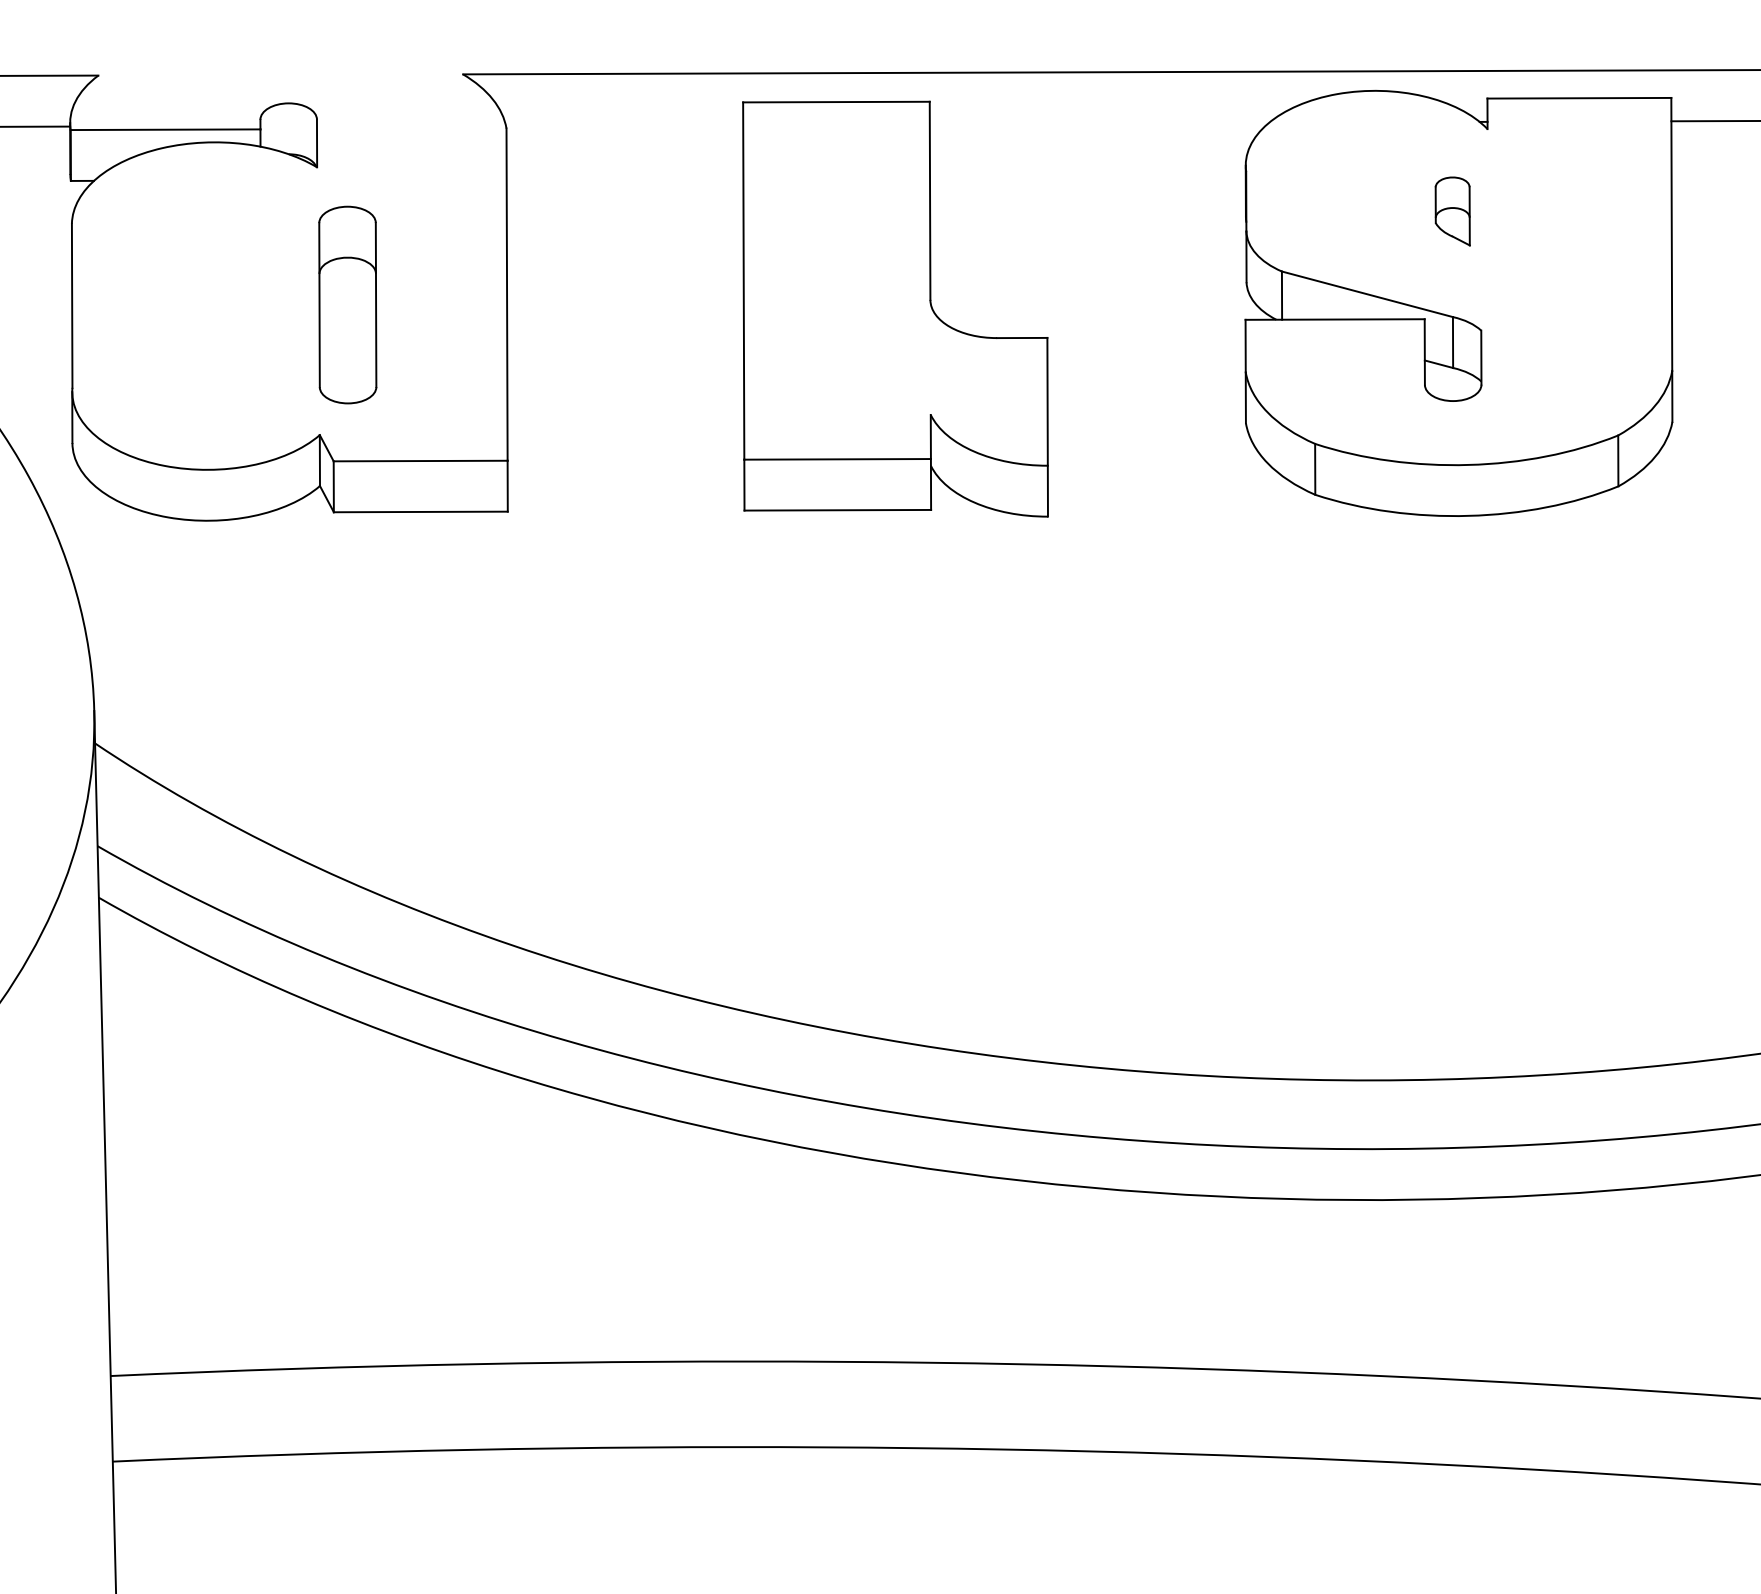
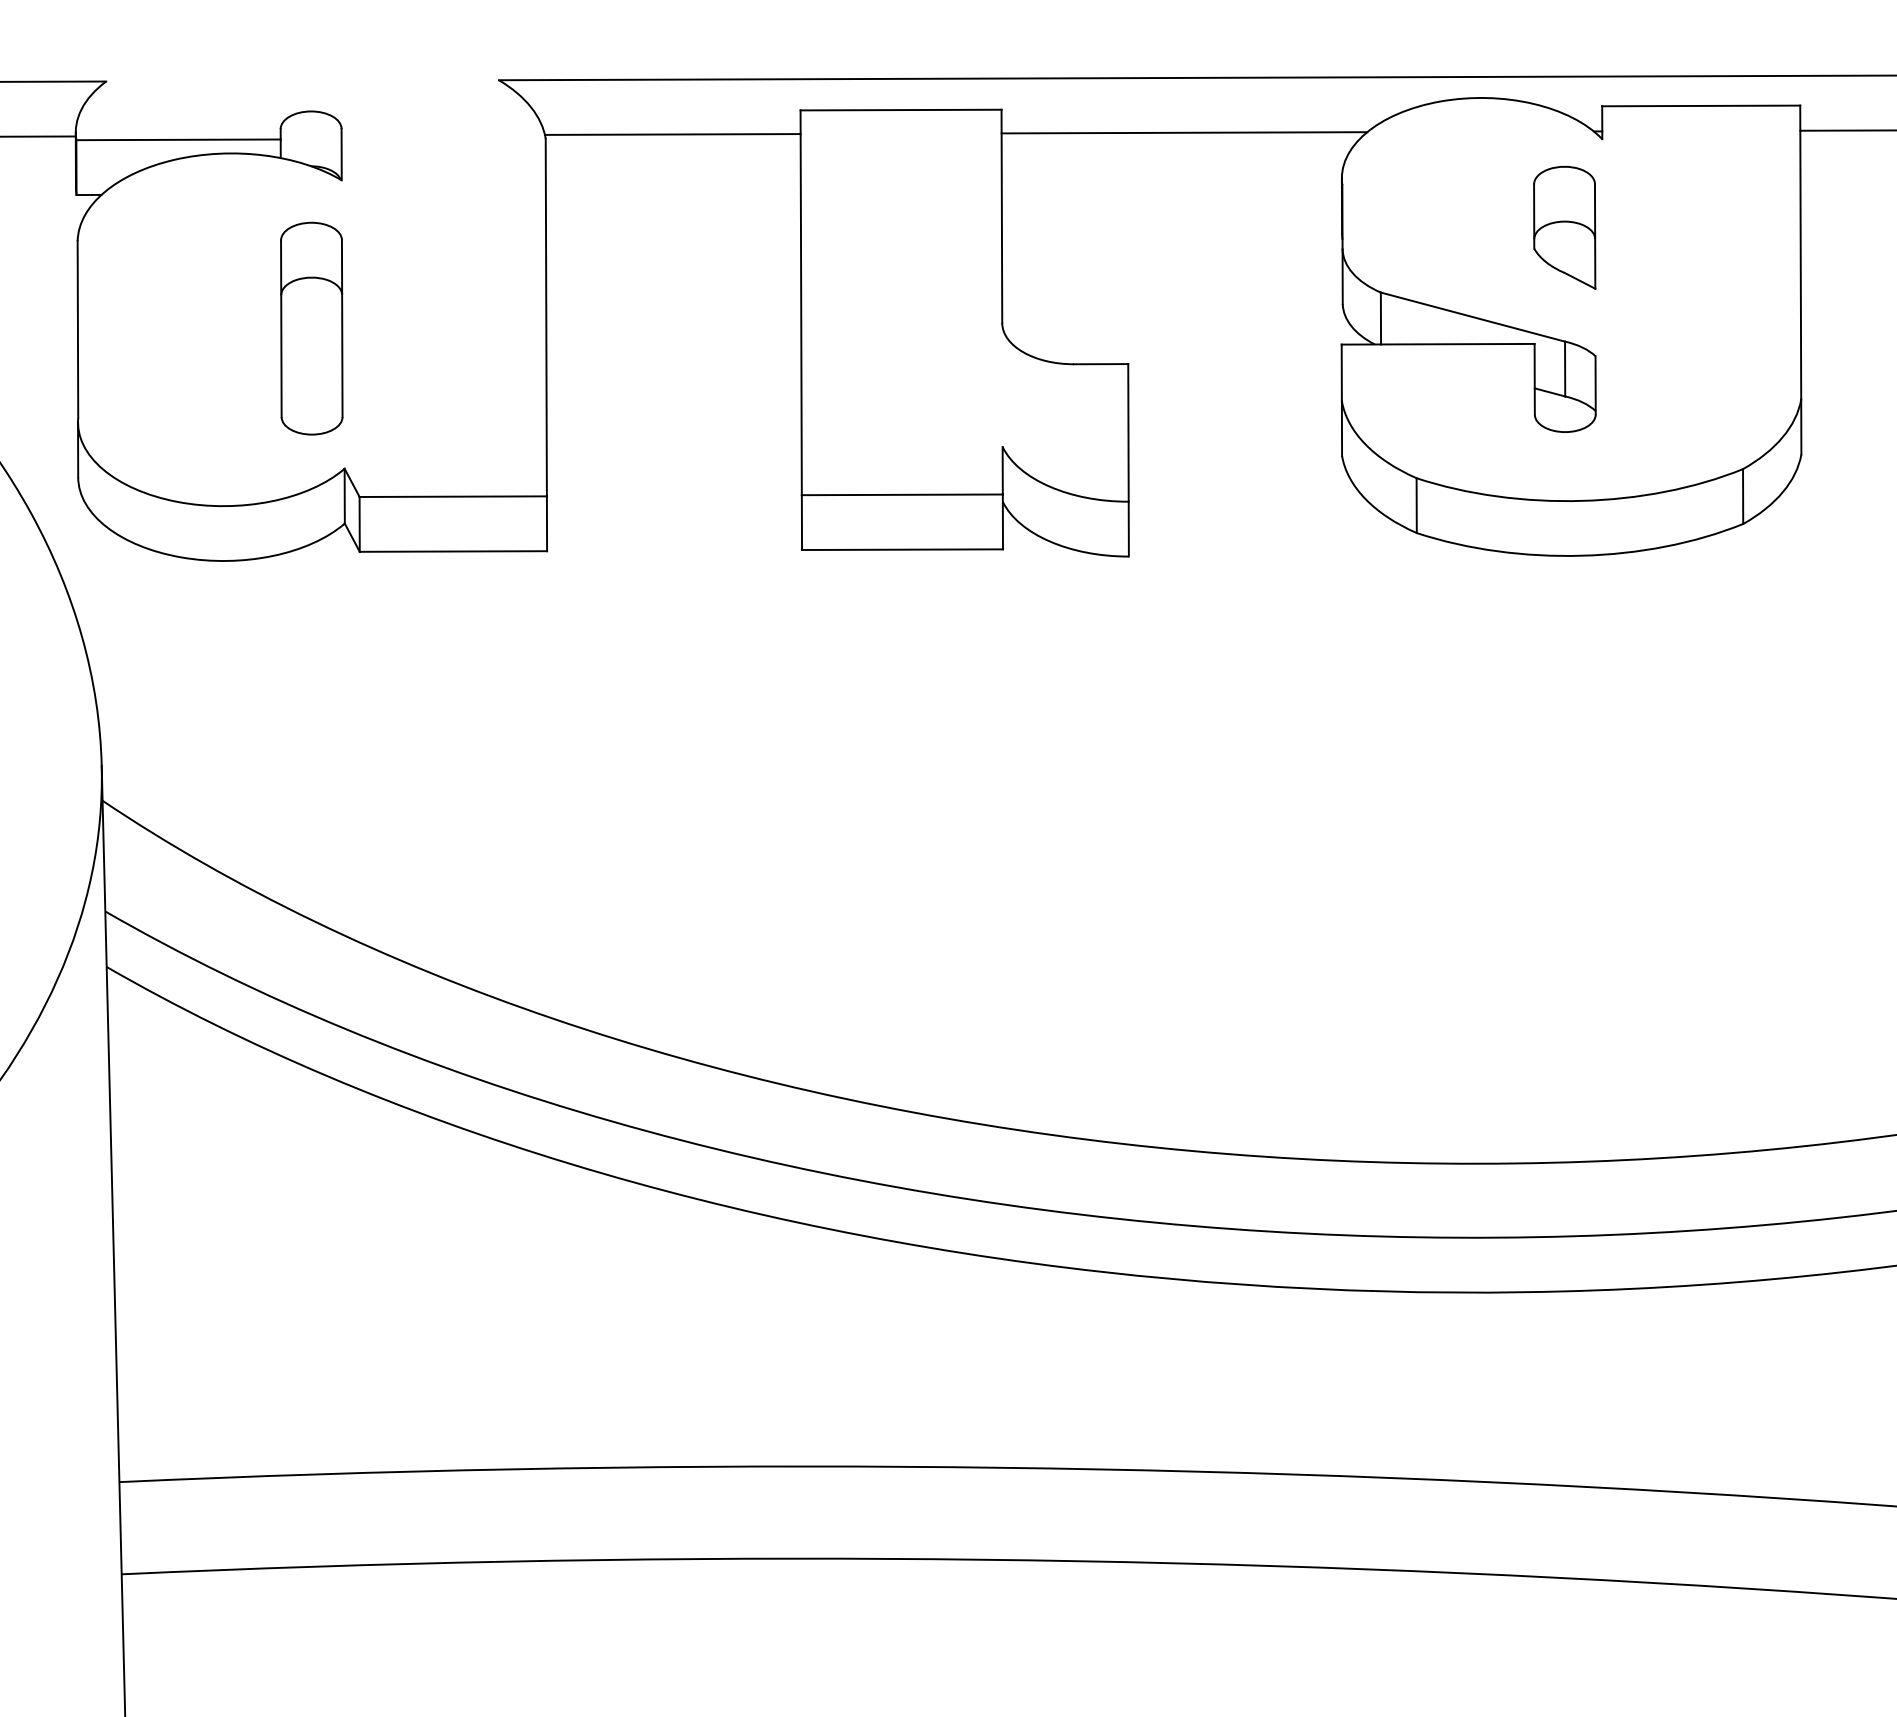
line: (1099, 122) -> (1184, 132), added
line: (624, 124) -> (672, 134), added
part: (1452, 211) -> (1564, 227), size x1.67
part: (347, 304) -> (311, 328), moved

